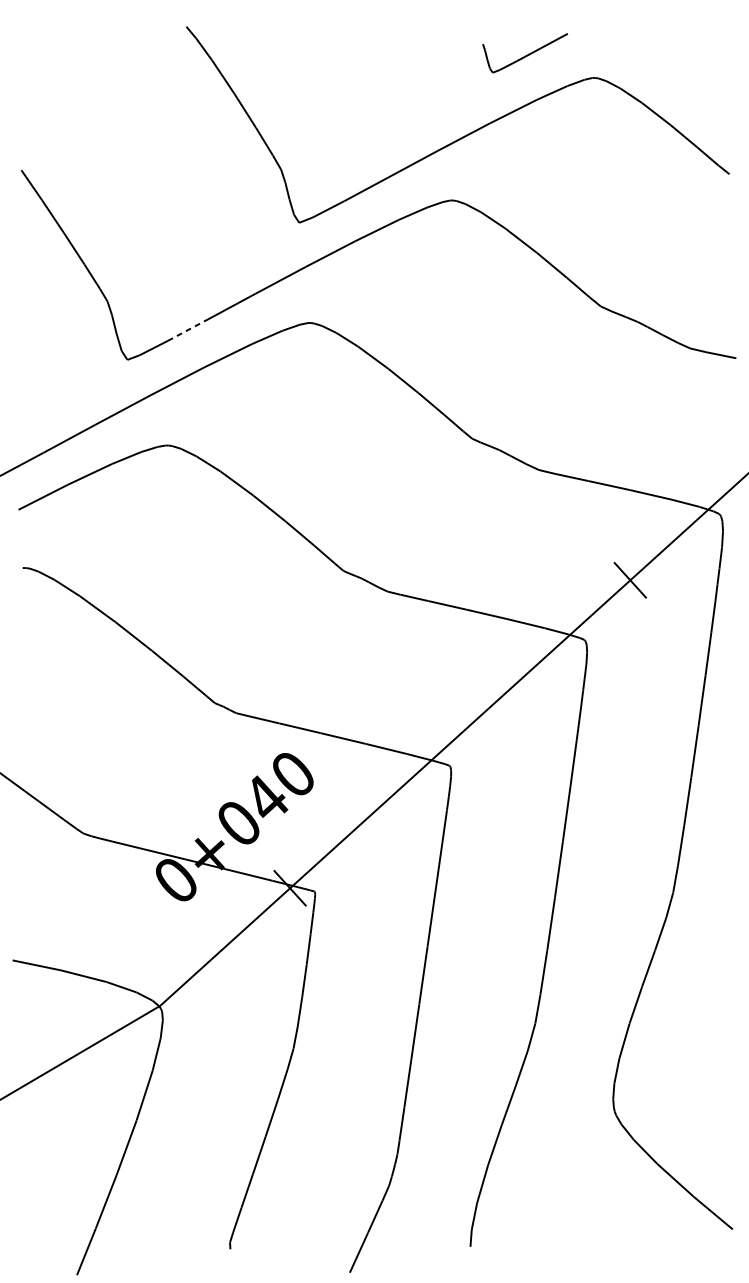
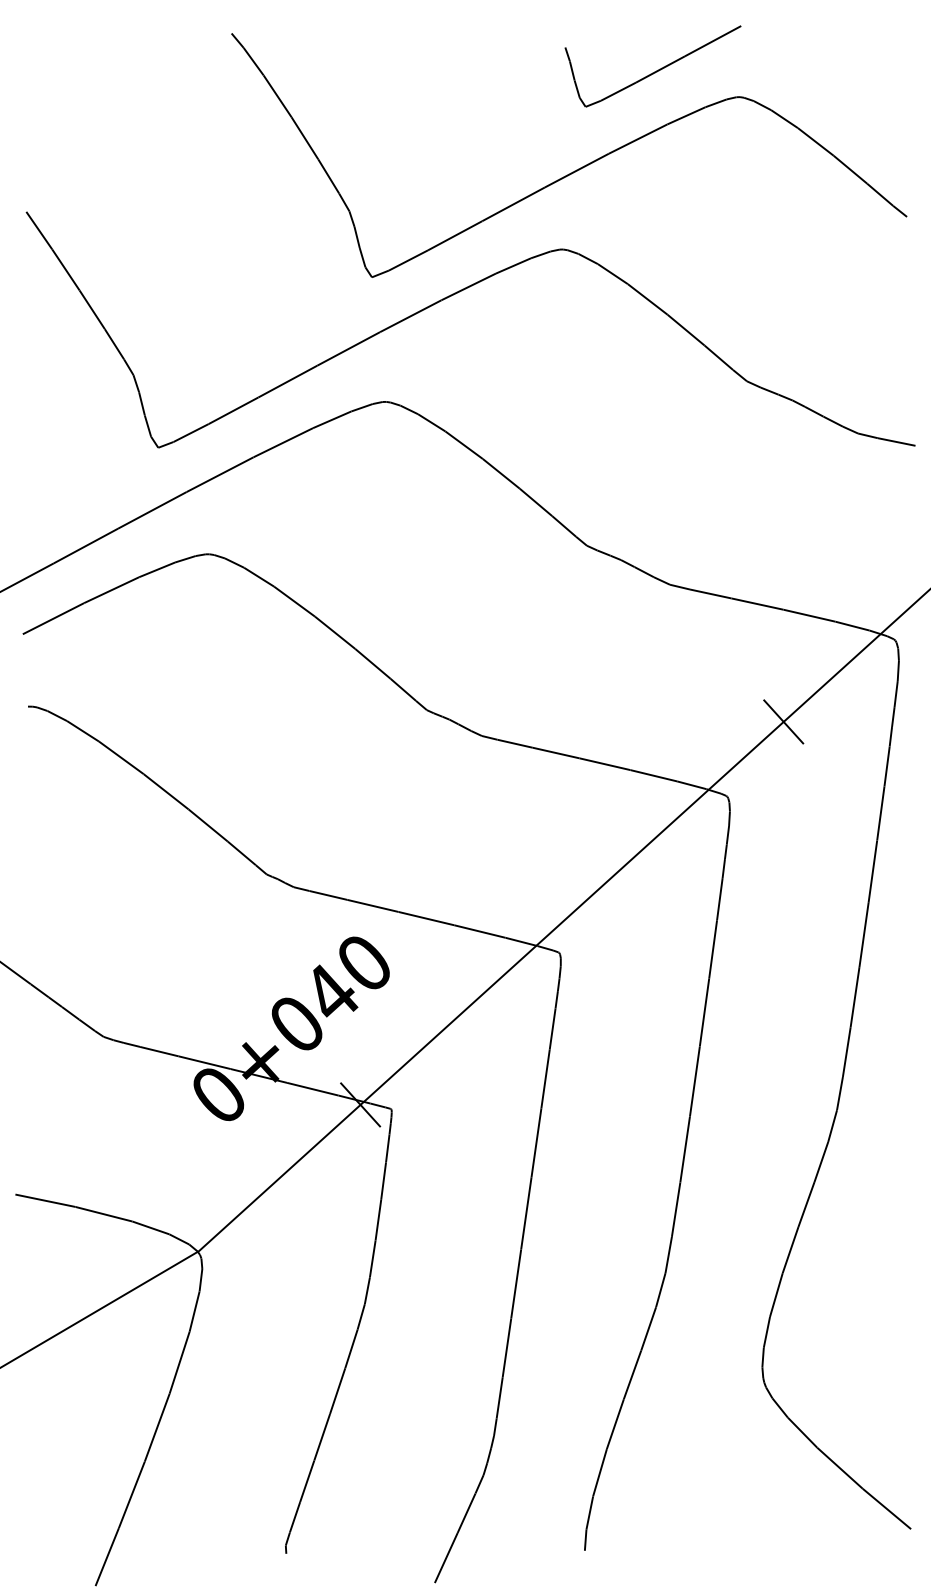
part: (524, 53) -> (652, 66), size x1.67
line: (187, 329) -> (233, 410), dashed -> solid

